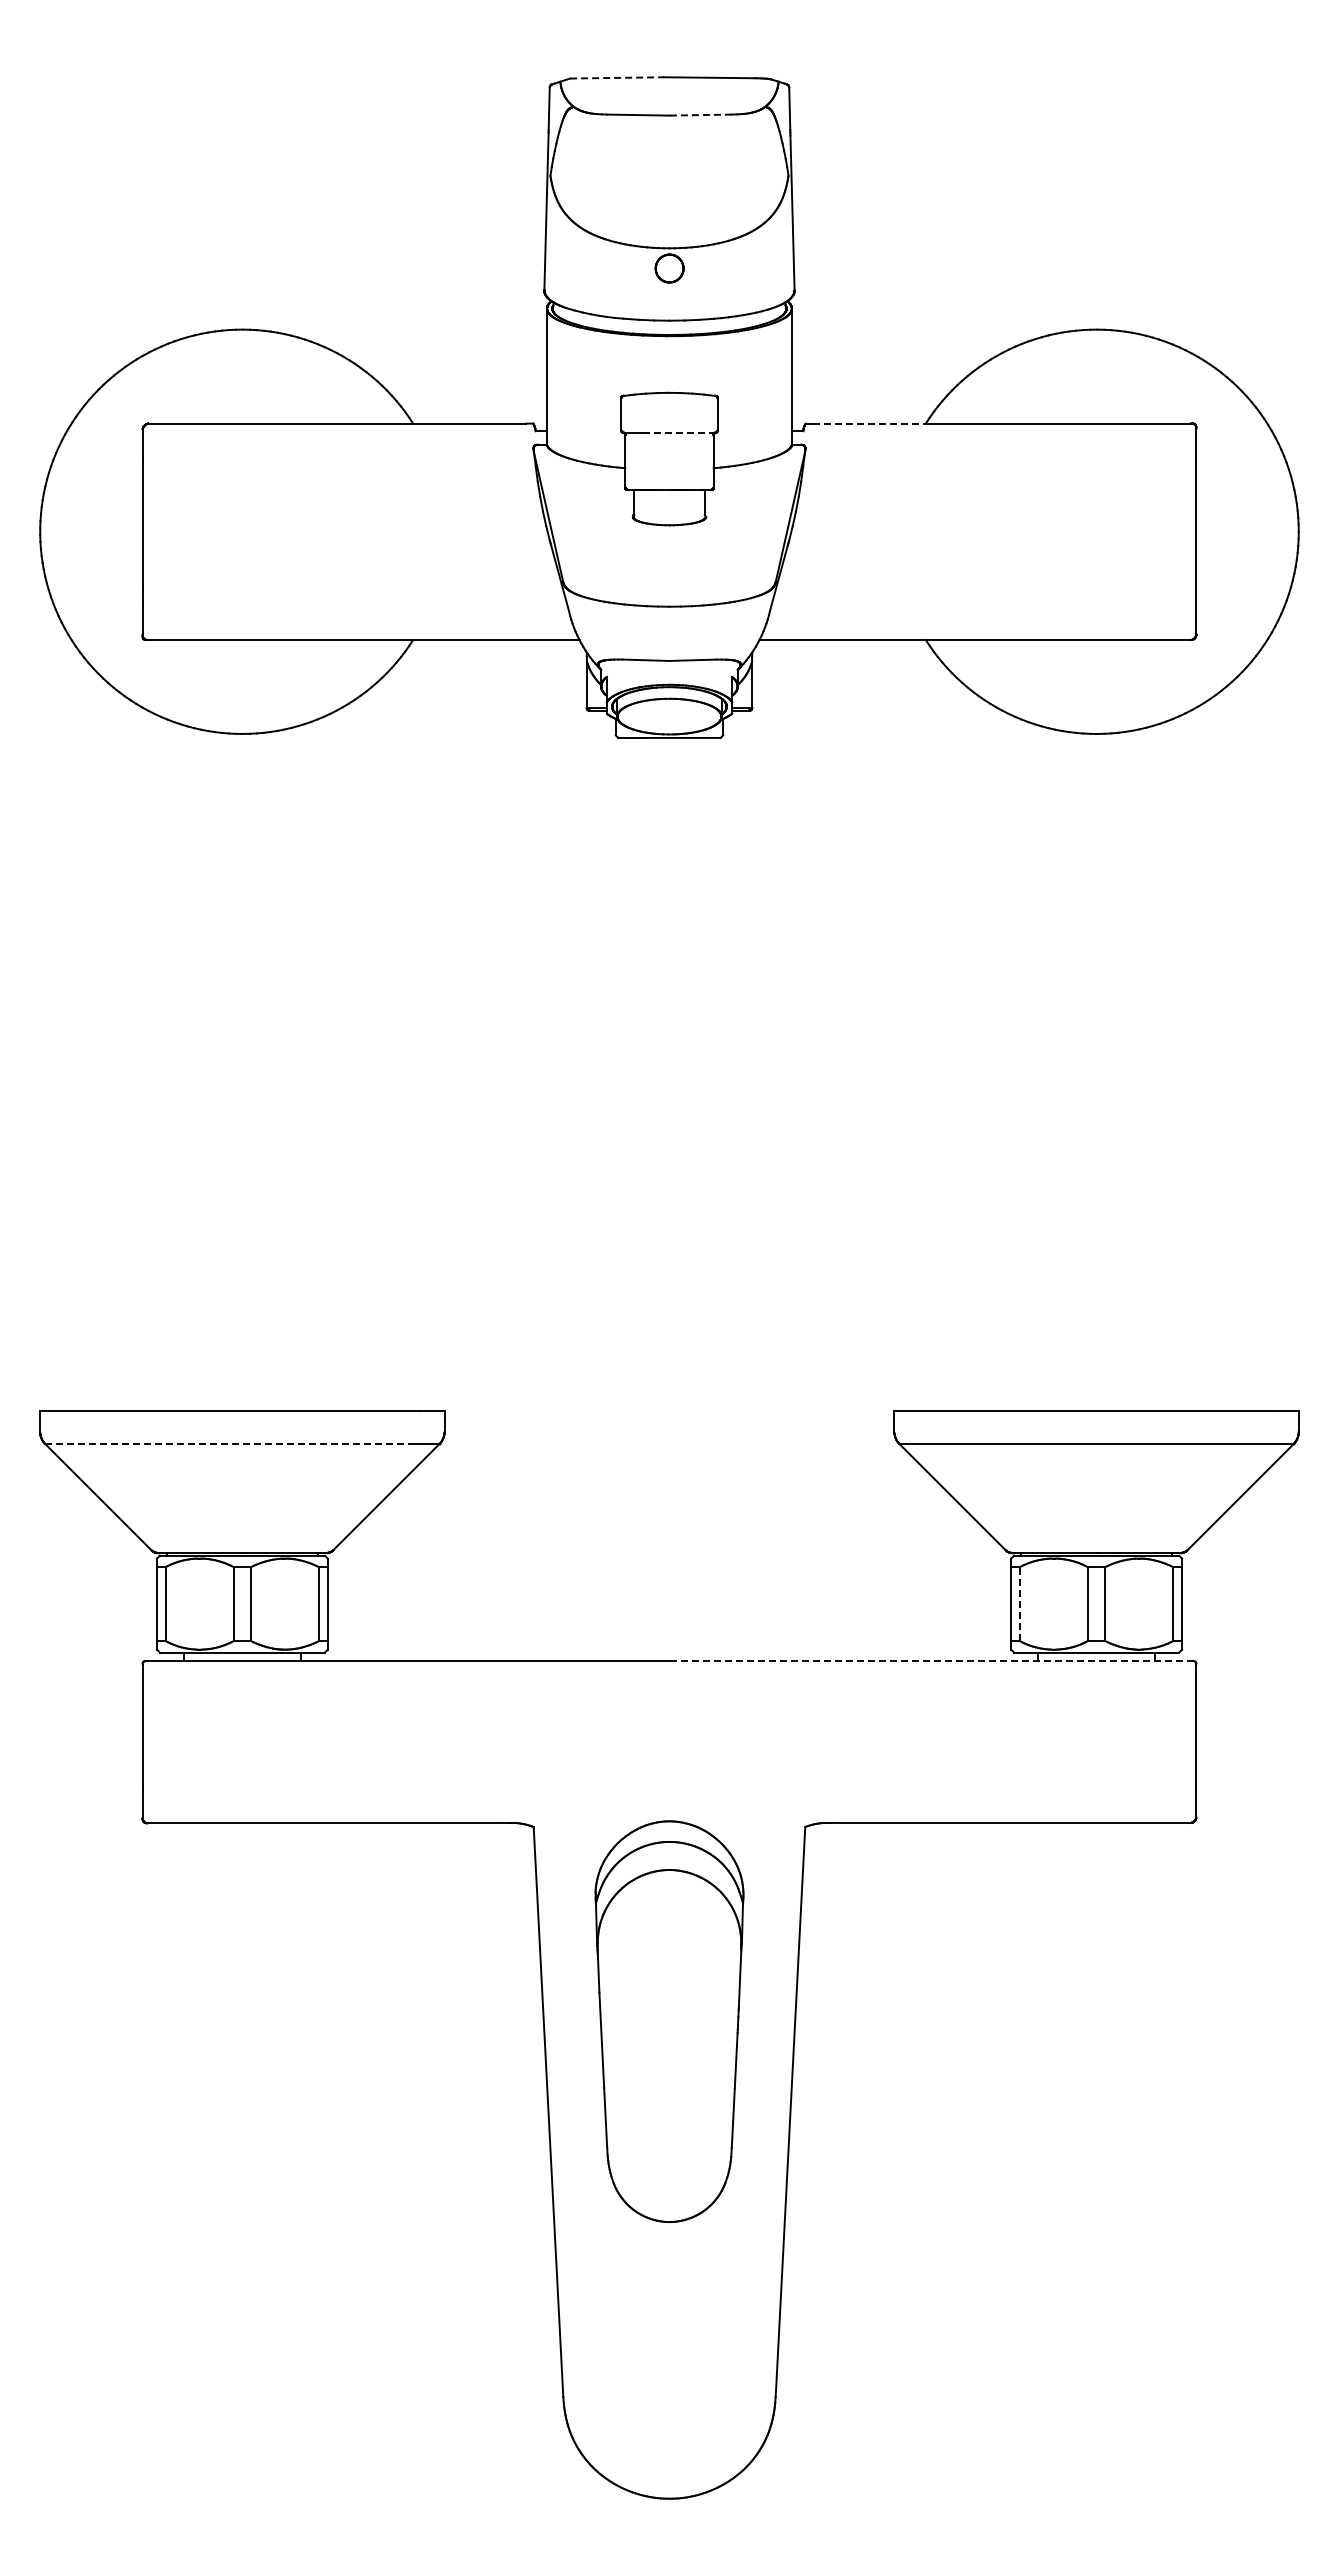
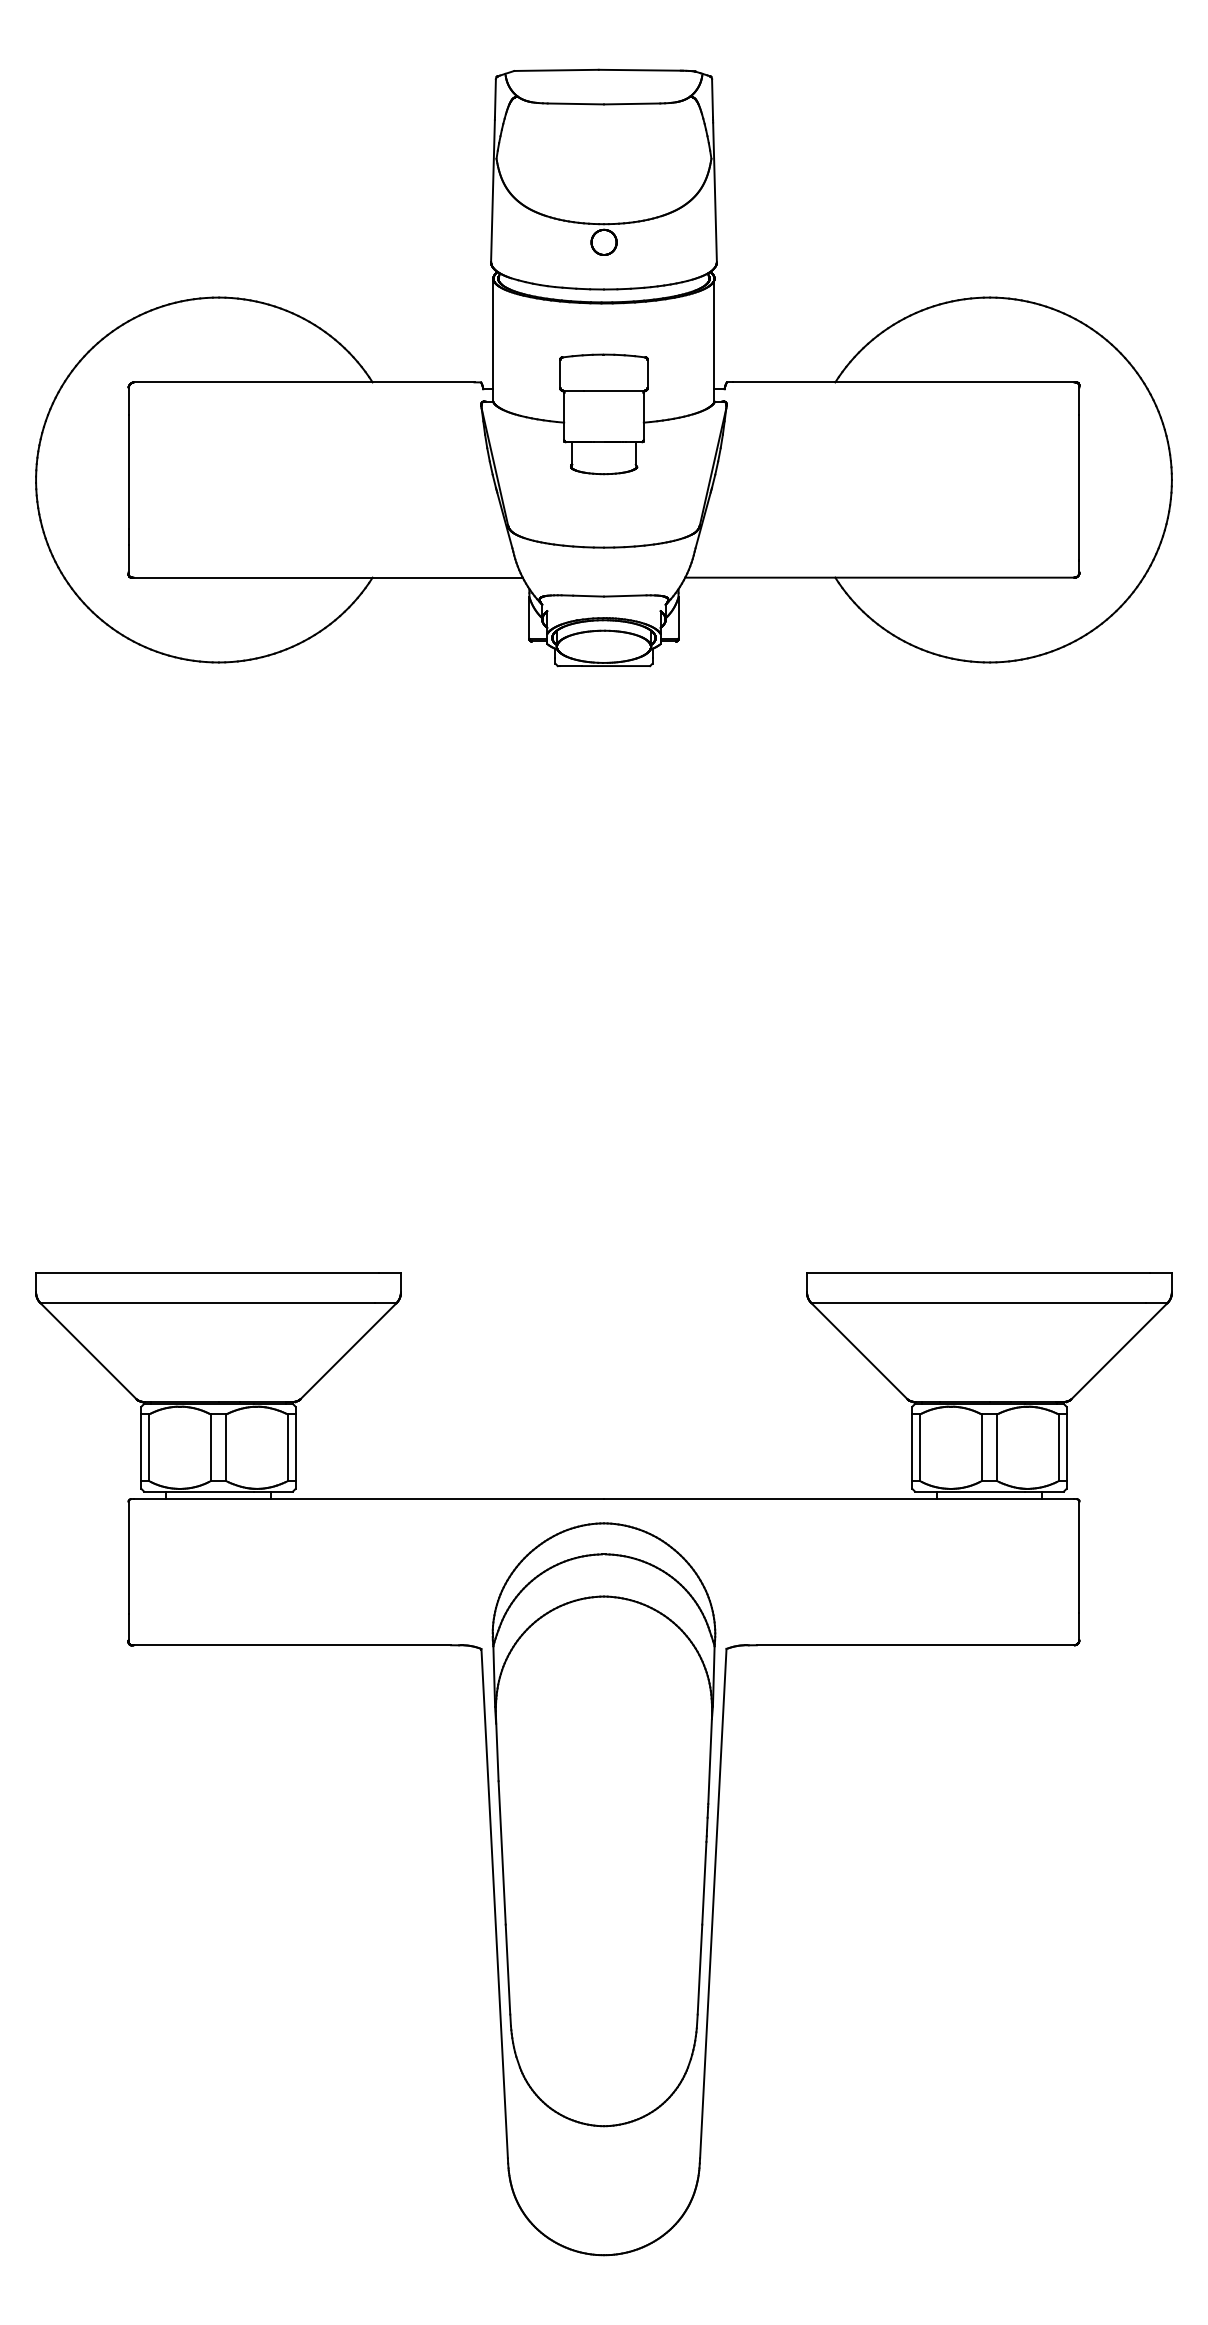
line: (616, 77) -> (556, 70), dashed -> solid
line: (700, 115) -> (631, 104), dashed -> solid
line: (869, 423) -> (784, 382), dashed -> solid
line: (681, 432) -> (614, 390), dashed -> solid
line: (229, 1444) -> (206, 1303), dashed -> solid
line: (1019, 1603) -> (919, 1447), dashed -> solid
line: (930, 1661) -> (839, 1499), dashed -> solid
part: (669, 2021) -> (604, 1824), size x1.67

